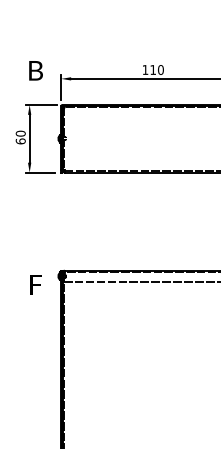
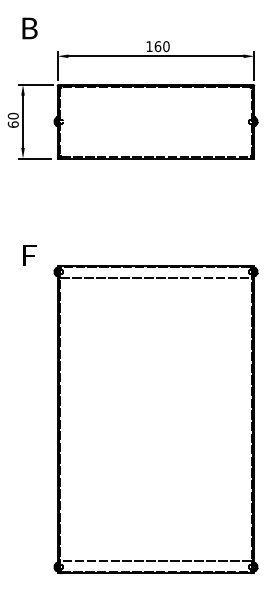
text: (152, 69) -> (157, 46), 110 -> 160
text: (35, 70) -> (29, 28), moved
text: (35, 285) -> (29, 255), moved

